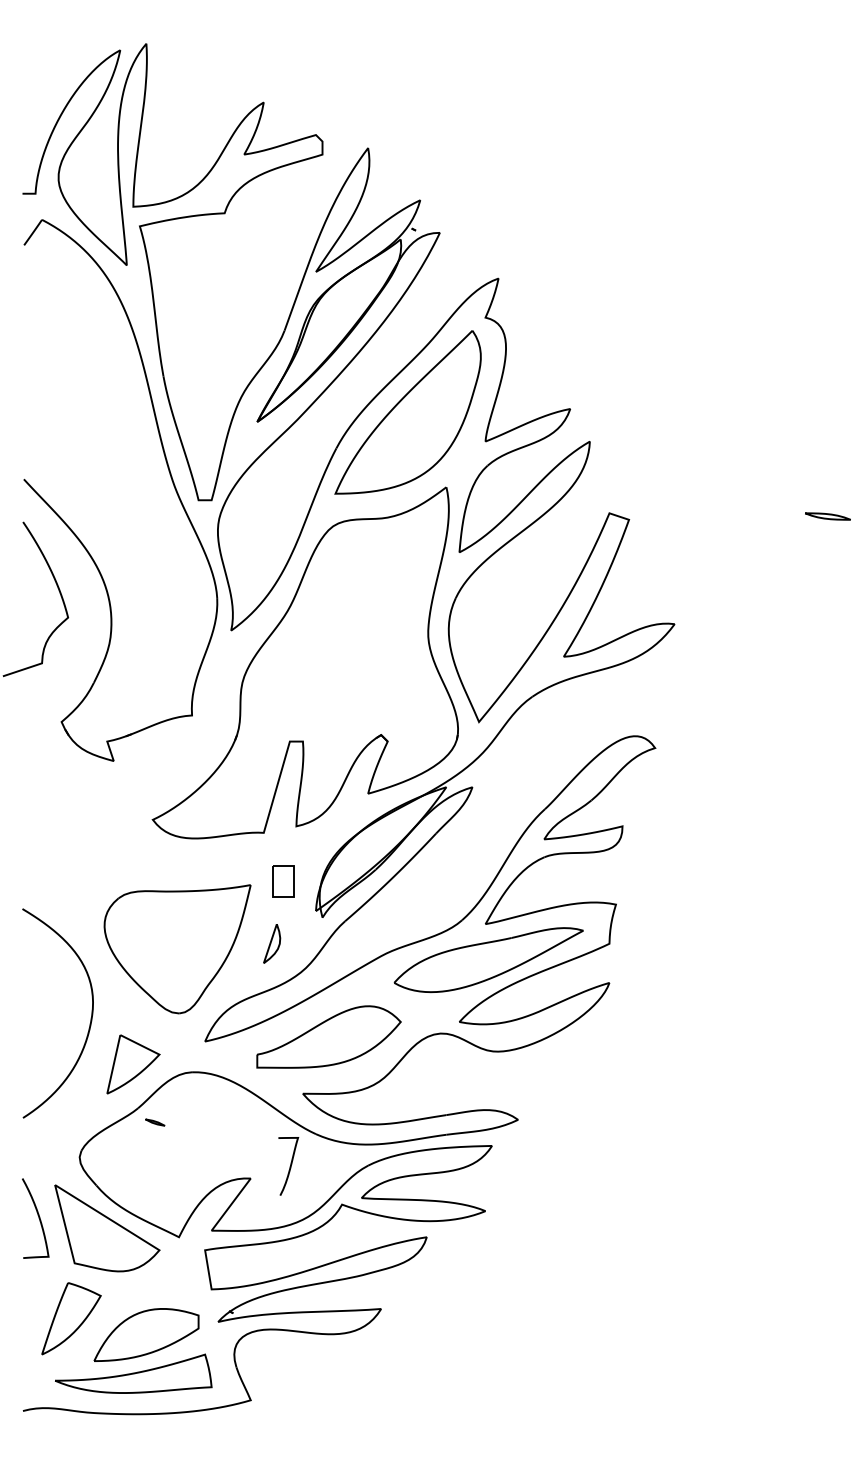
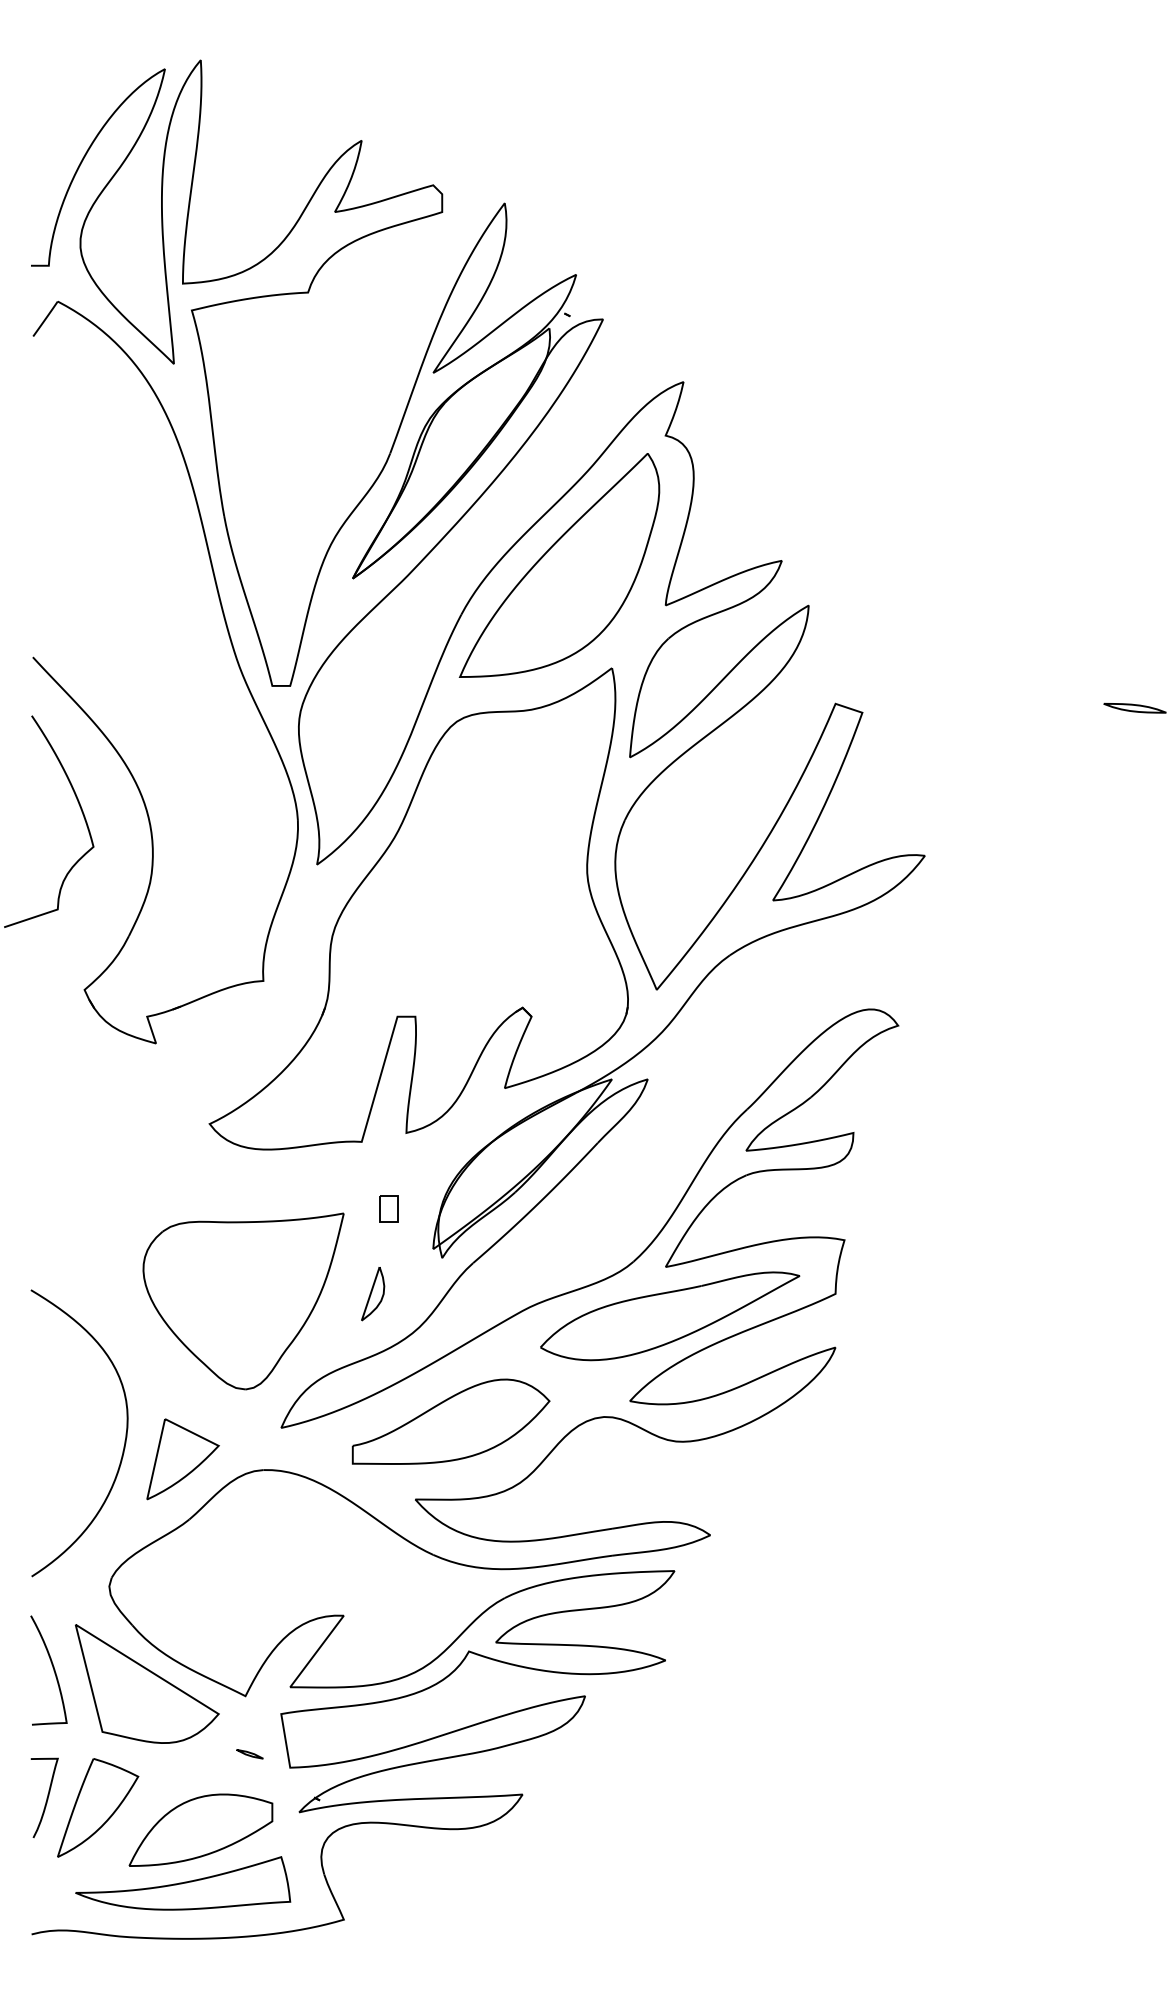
part: (283, 881) -> (388, 1208), size x0.62
curve: (90, 1018) -> (124, 1440), moved
line: (155, 1122) -> (250, 1754), moved
curve: (289, 1166) -> (46, 1797), moved

